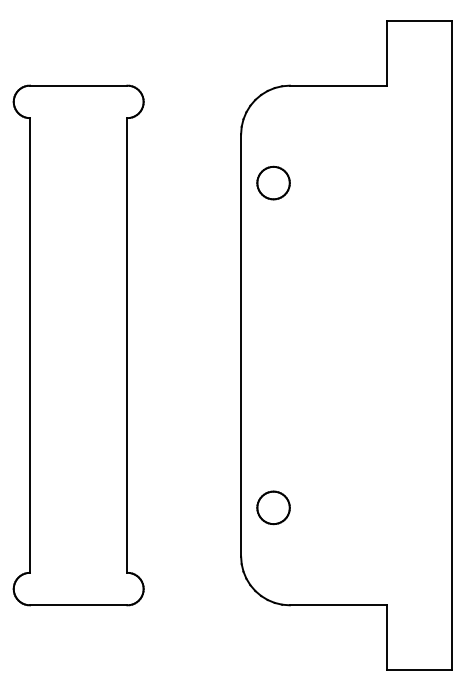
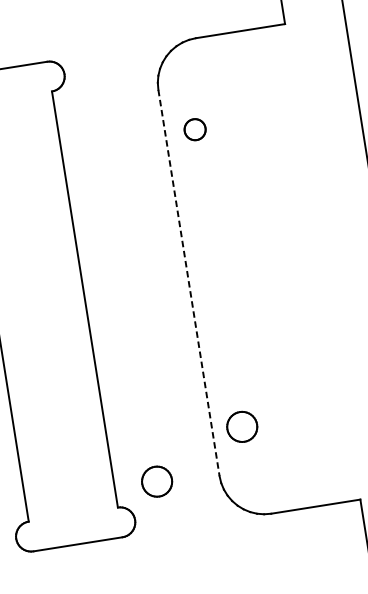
part: (273, 182) -> (194, 129), size x0.7
line: (241, 345) -> (189, 282), solid -> dashed
part: (173, 551) -> (156, 481), added

